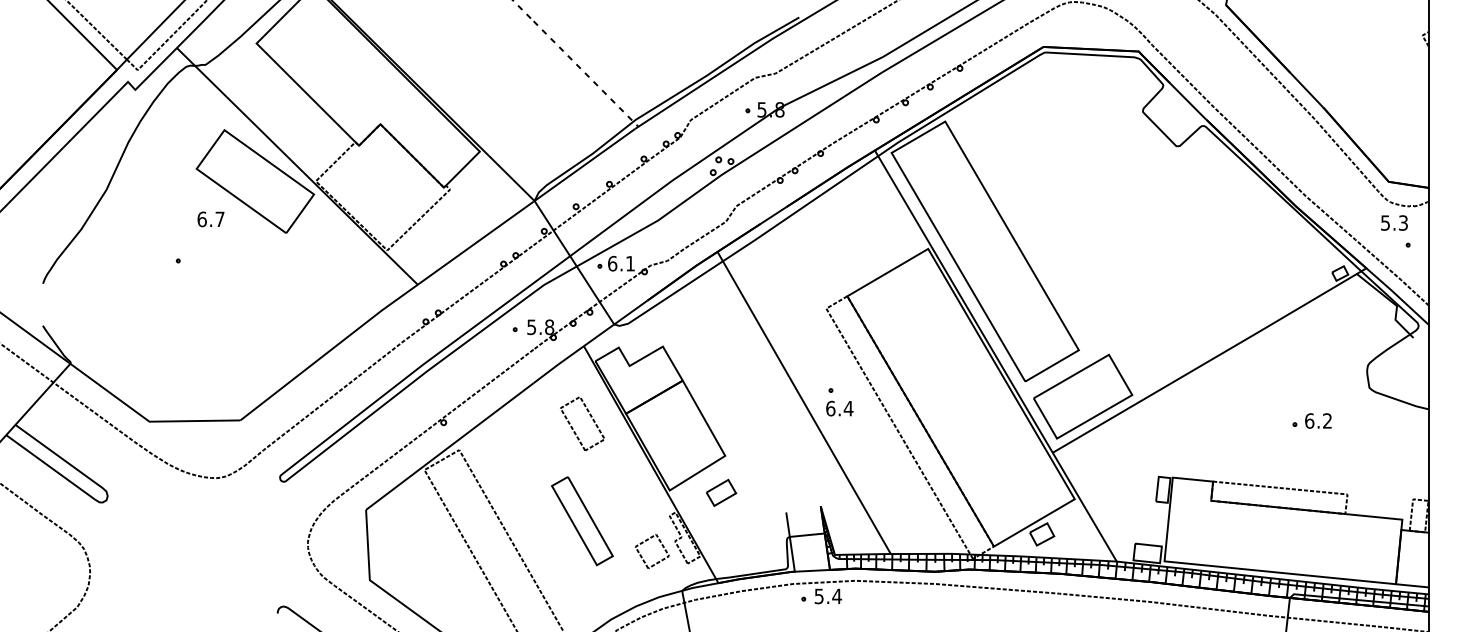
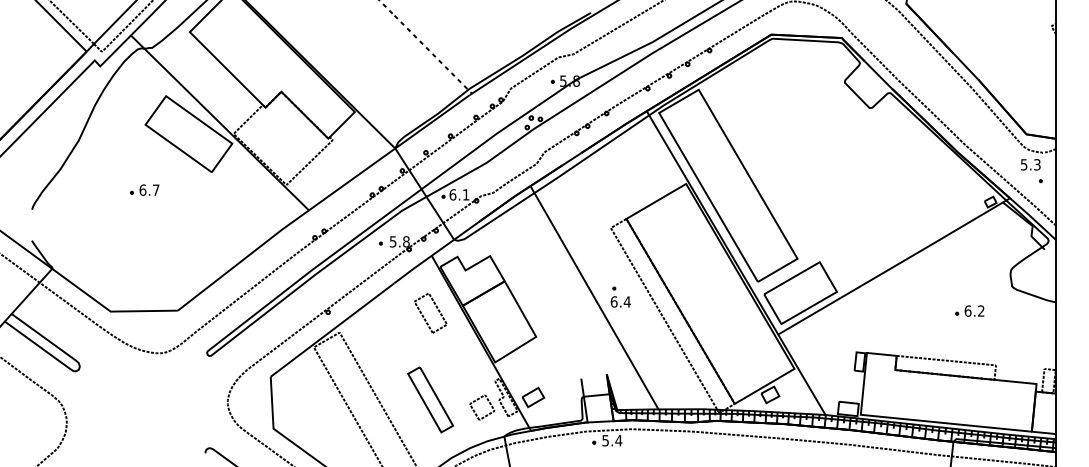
text: (210, 219) -> (149, 190), moved
part: (721, 492) -> (533, 397), moved
part: (582, 521) -> (430, 400), moved

